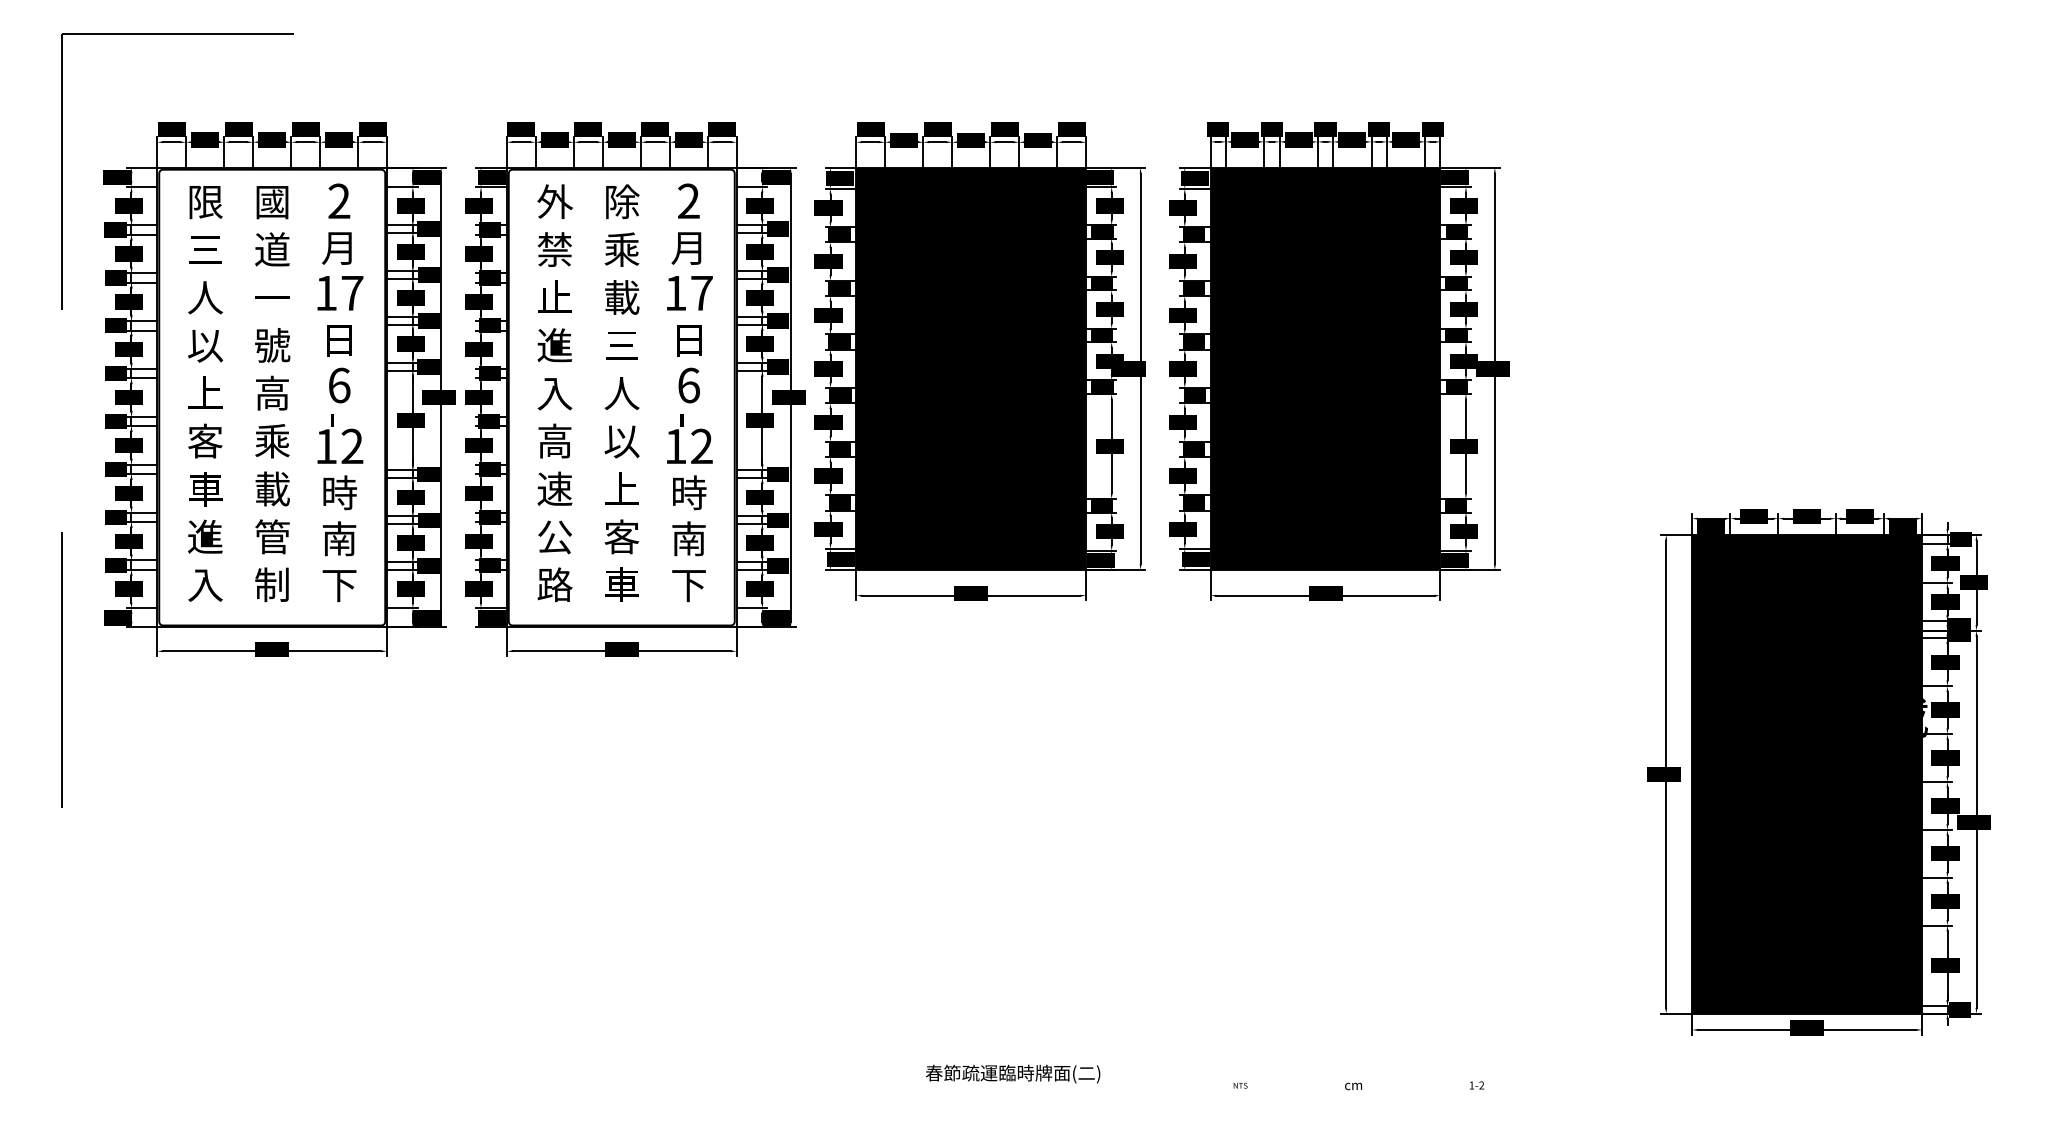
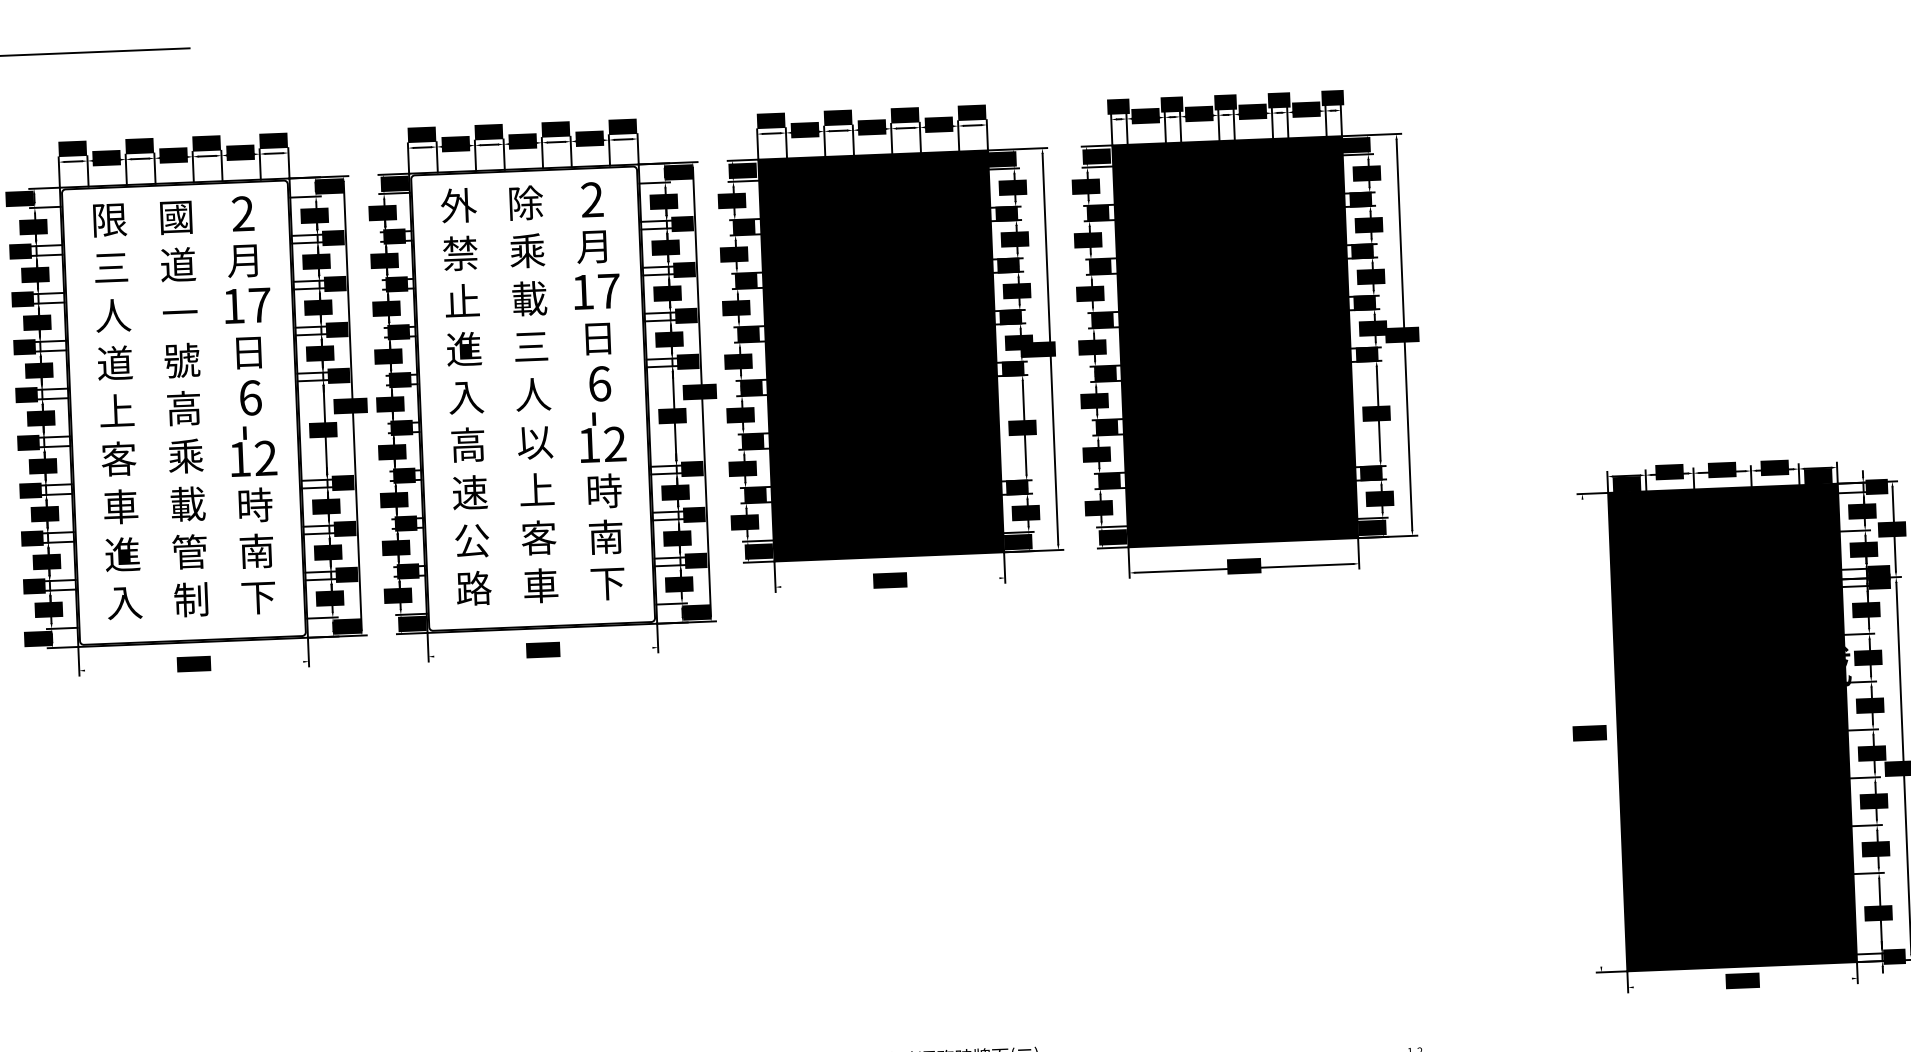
text: (205, 345) -> (115, 363), 以 -> 道
line: (971, 595) -> (890, 582), removed
line: (272, 651) -> (194, 666), removed
line: (621, 651) -> (543, 652), removed
line: (1666, 773) -> (1592, 732), removed
line: (1806, 1029) -> (1742, 982), removed

